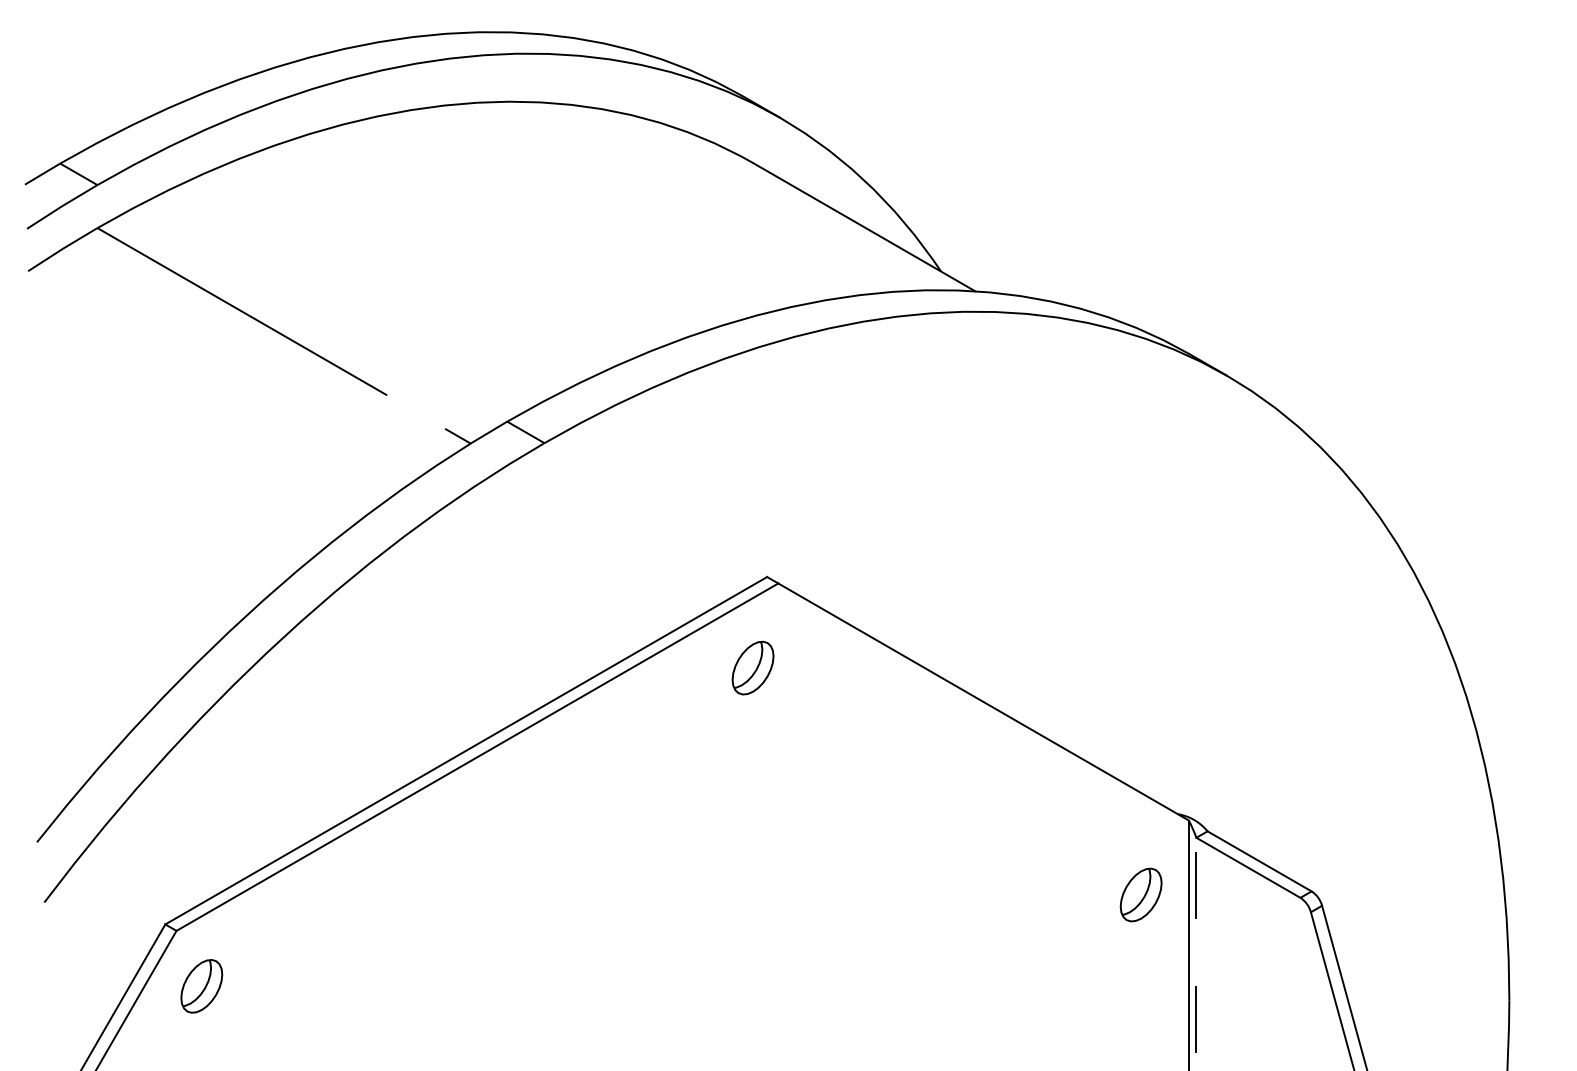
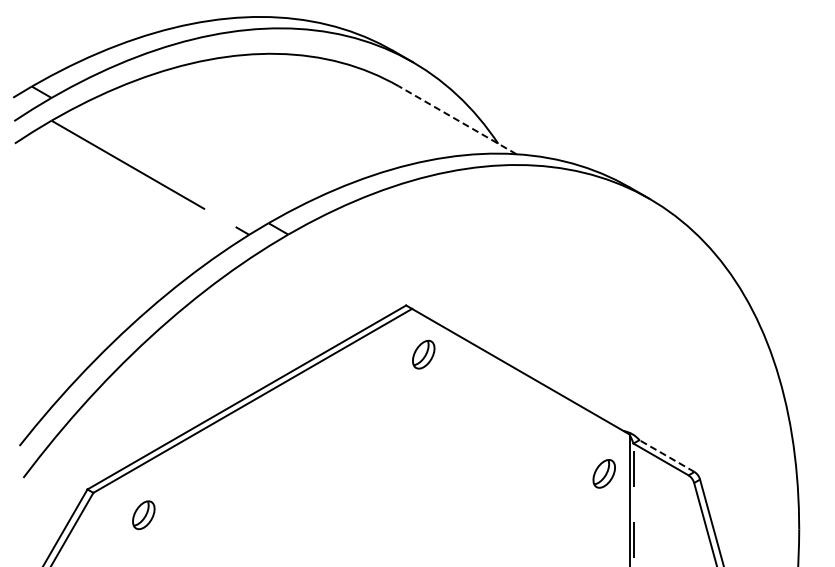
line: (864, 227) -> (457, 120), solid -> dashed
part: (752, 667) -> (423, 354), moved
line: (1258, 862) -> (666, 456), solid -> dashed
part: (201, 986) -> (143, 515), moved

